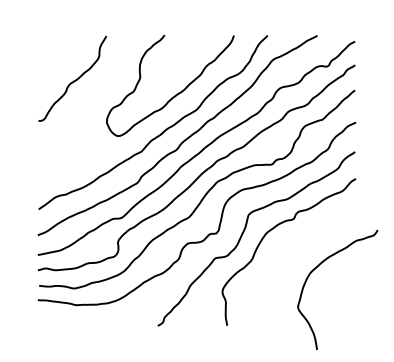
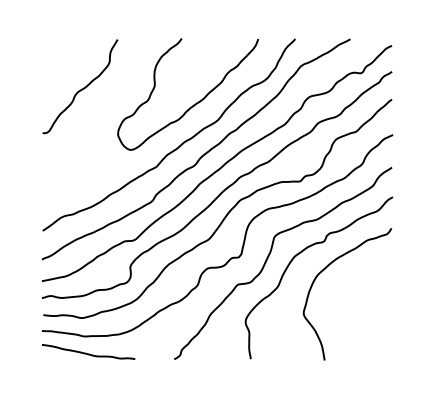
curve: (319, 266) -> (327, 268), moved
curve: (79, 320) -> (87, 353), added

